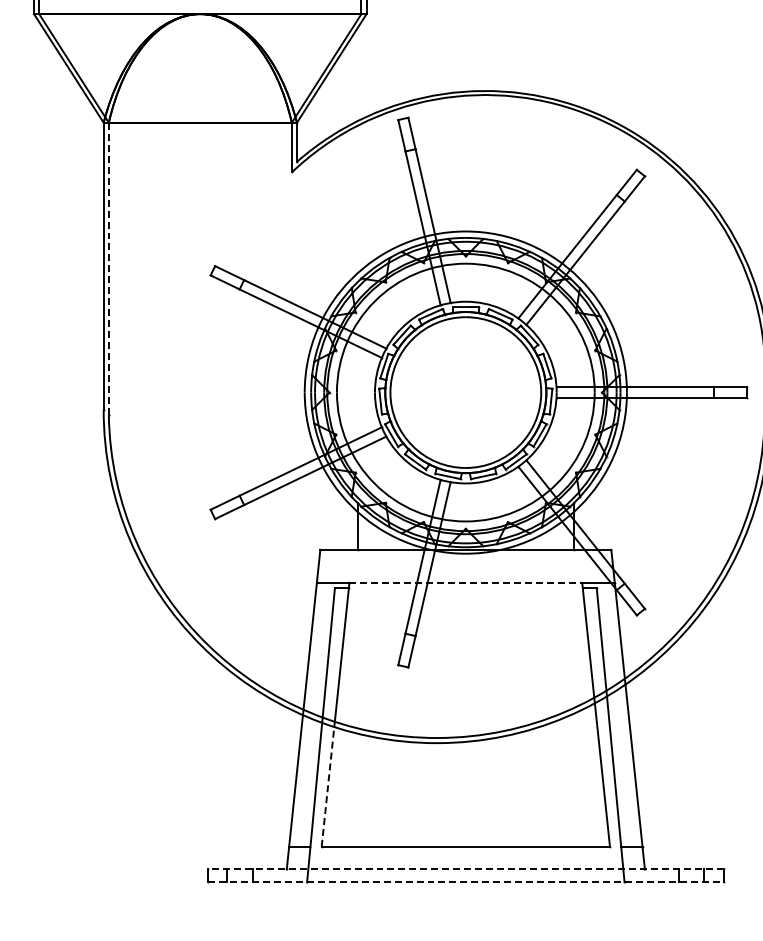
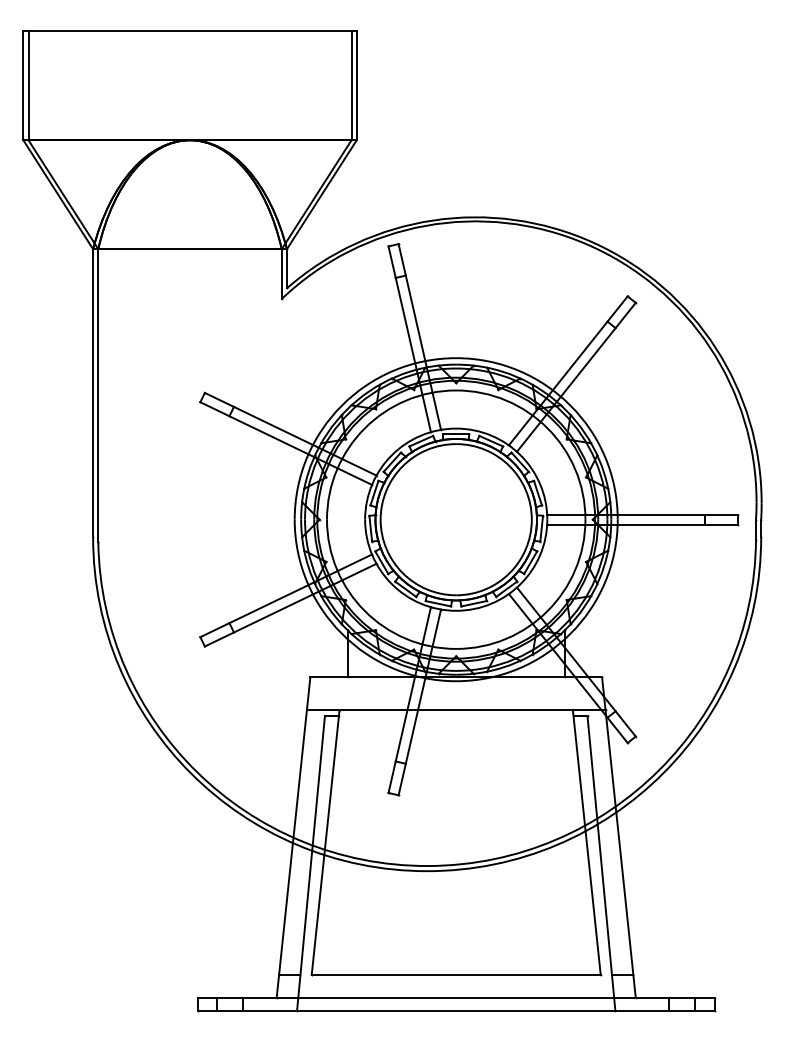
line: (109, 268) -> (98, 395), dashed -> solid
line: (466, 582) -> (456, 710), dashed -> solid
line: (328, 786) -> (318, 914), dashed -> solid
line: (465, 869) -> (455, 997), dashed -> solid
line: (466, 882) -> (456, 1010), dashed -> solid

